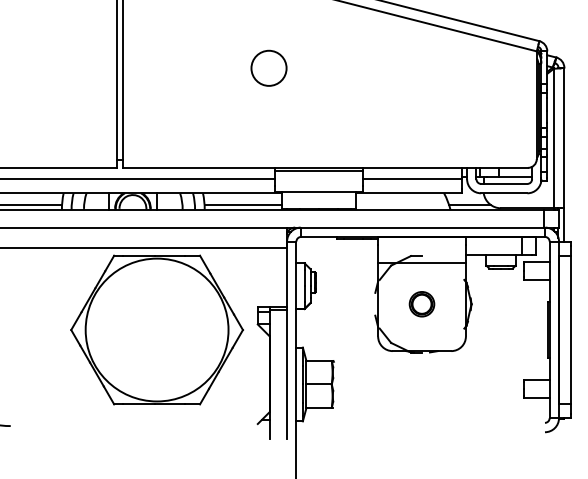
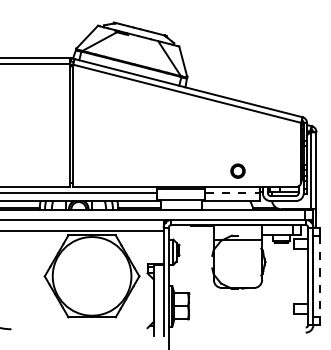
circle: (268, 67) -> (153, 131), removed
line: (413, 179) -> (233, 193), solid -> dashed
circle: (421, 303) -> (237, 170), moved
line: (570, 330) -> (319, 276), solid -> dashed

